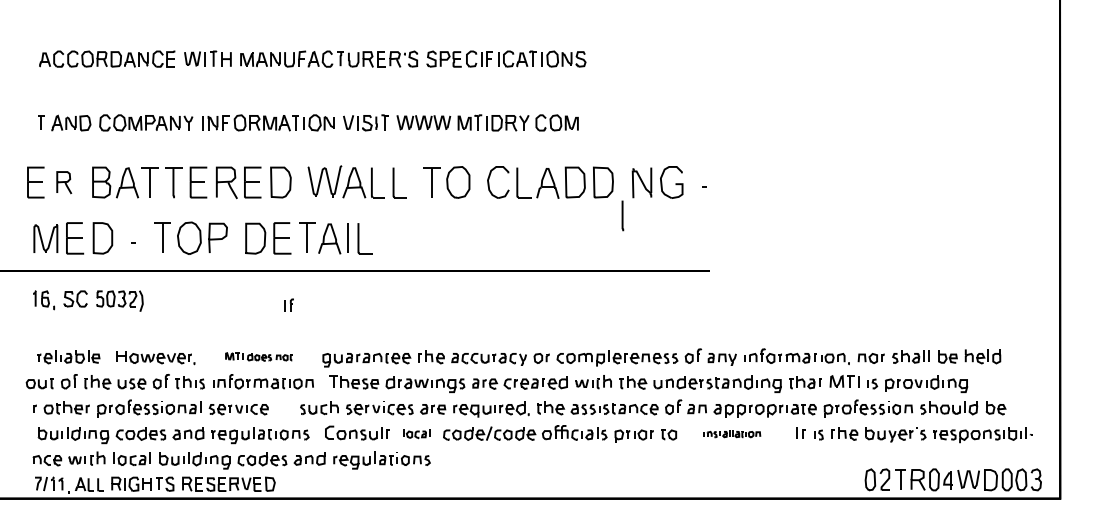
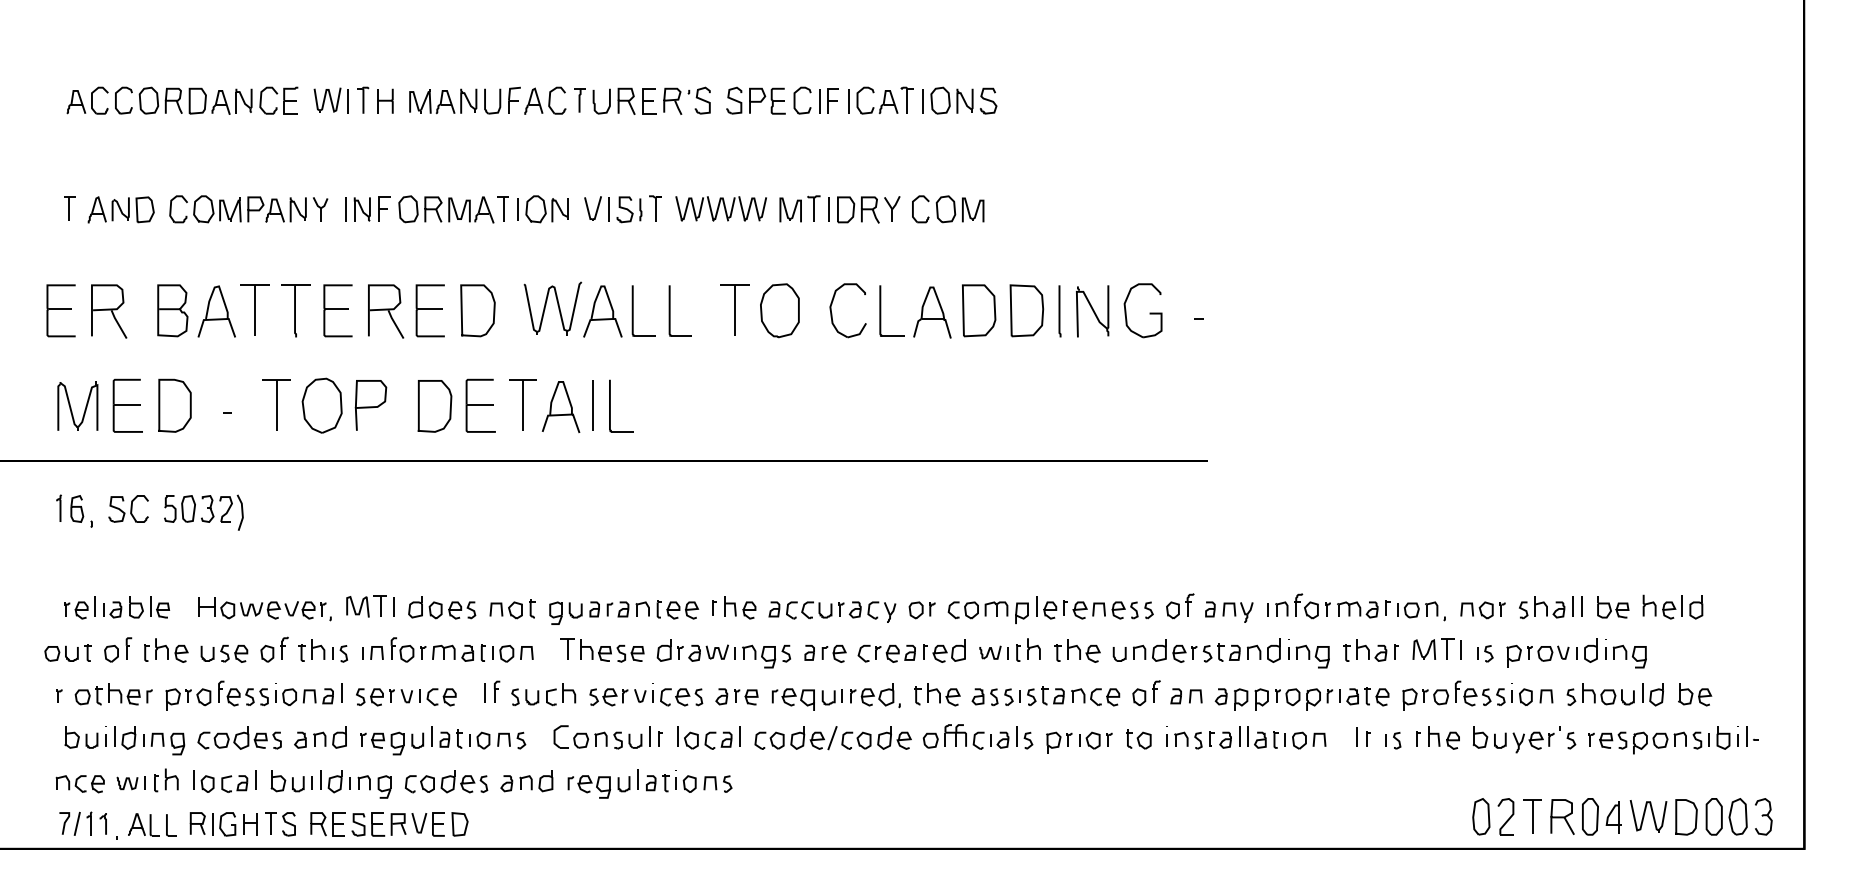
part: (64, 182) -> (109, 310), size x1.43
line: (622, 215) -> (1059, 310), moved
part: (288, 304) -> (490, 690), moved
part: (258, 356) -> (439, 606), size x1.67
part: (416, 433) -> (708, 737), size x1.43
part: (732, 433) -> (1246, 737), size x1.67

